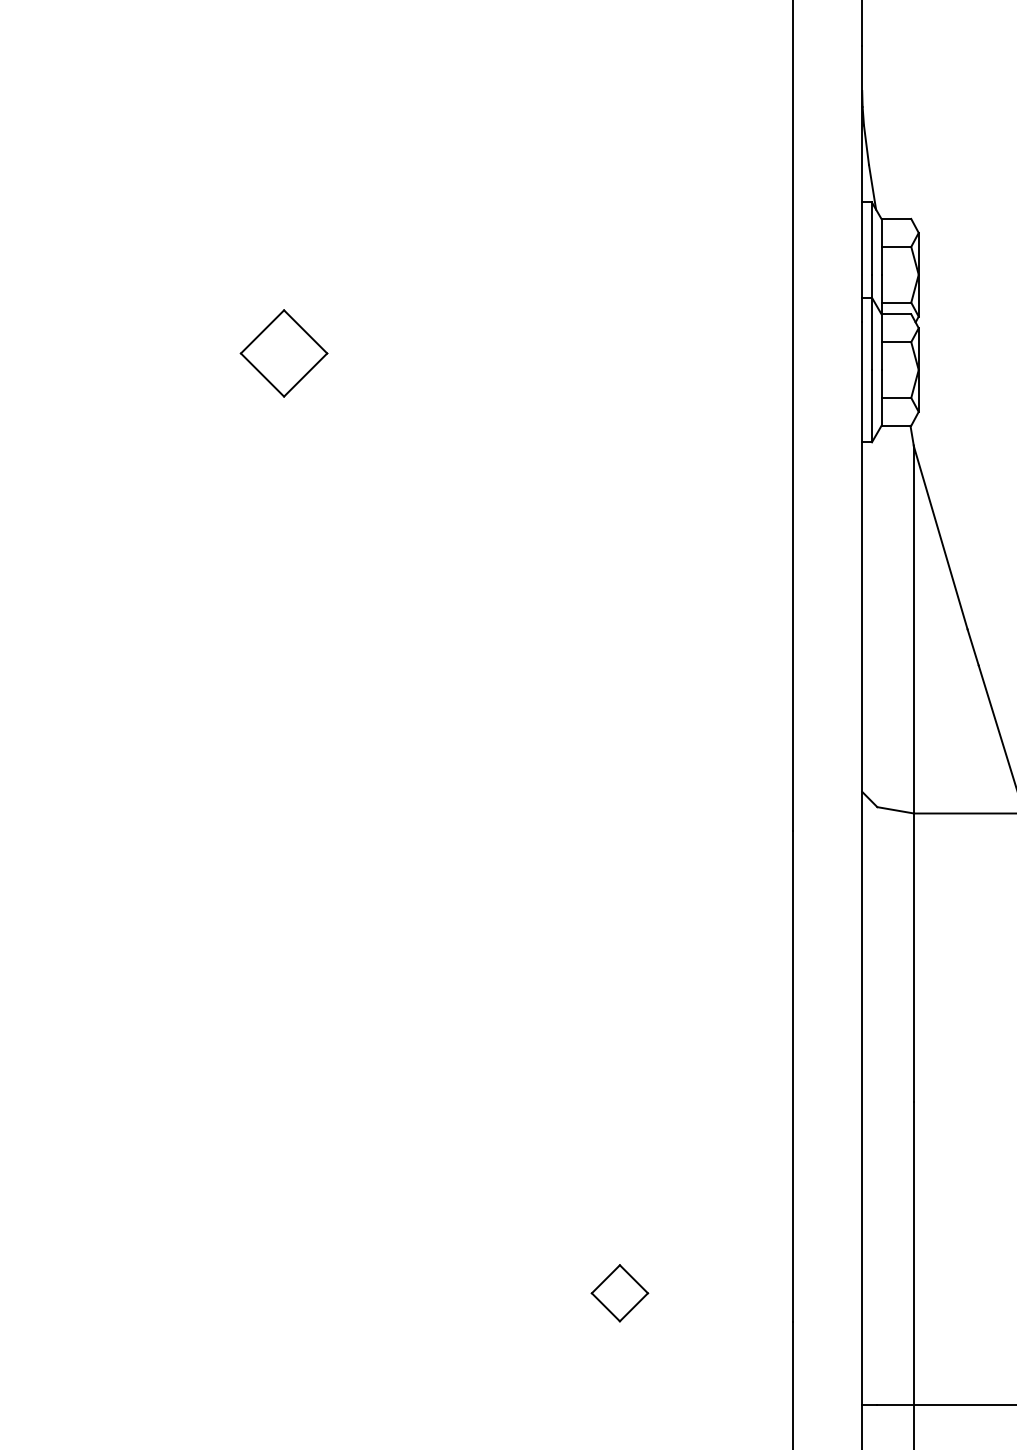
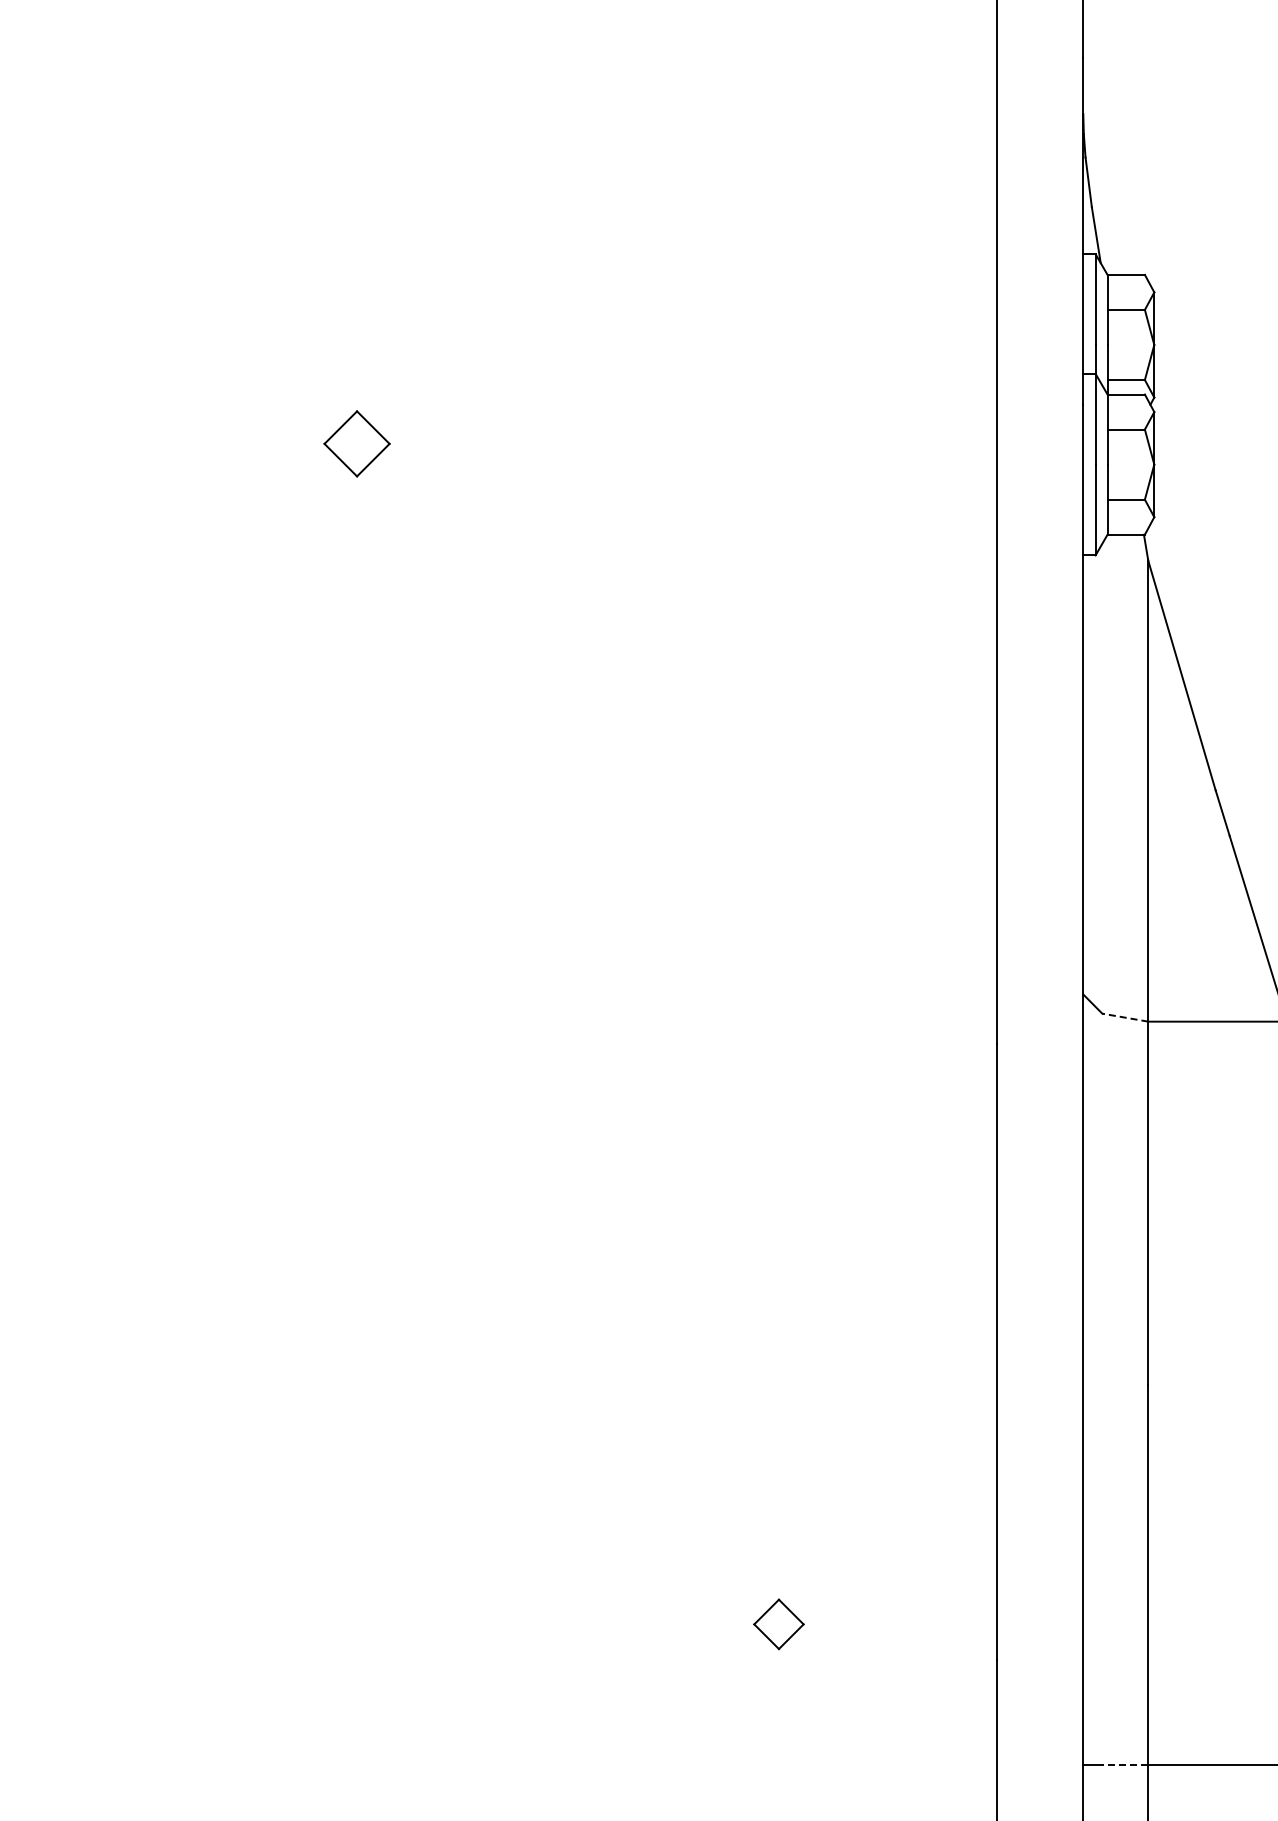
part: (283, 353) -> (356, 443), size x0.6
line: (895, 810) -> (1124, 1017), solid -> dashed
part: (619, 1293) -> (778, 1624), size x0.7
line: (895, 1405) -> (1125, 1765), solid -> dashed

